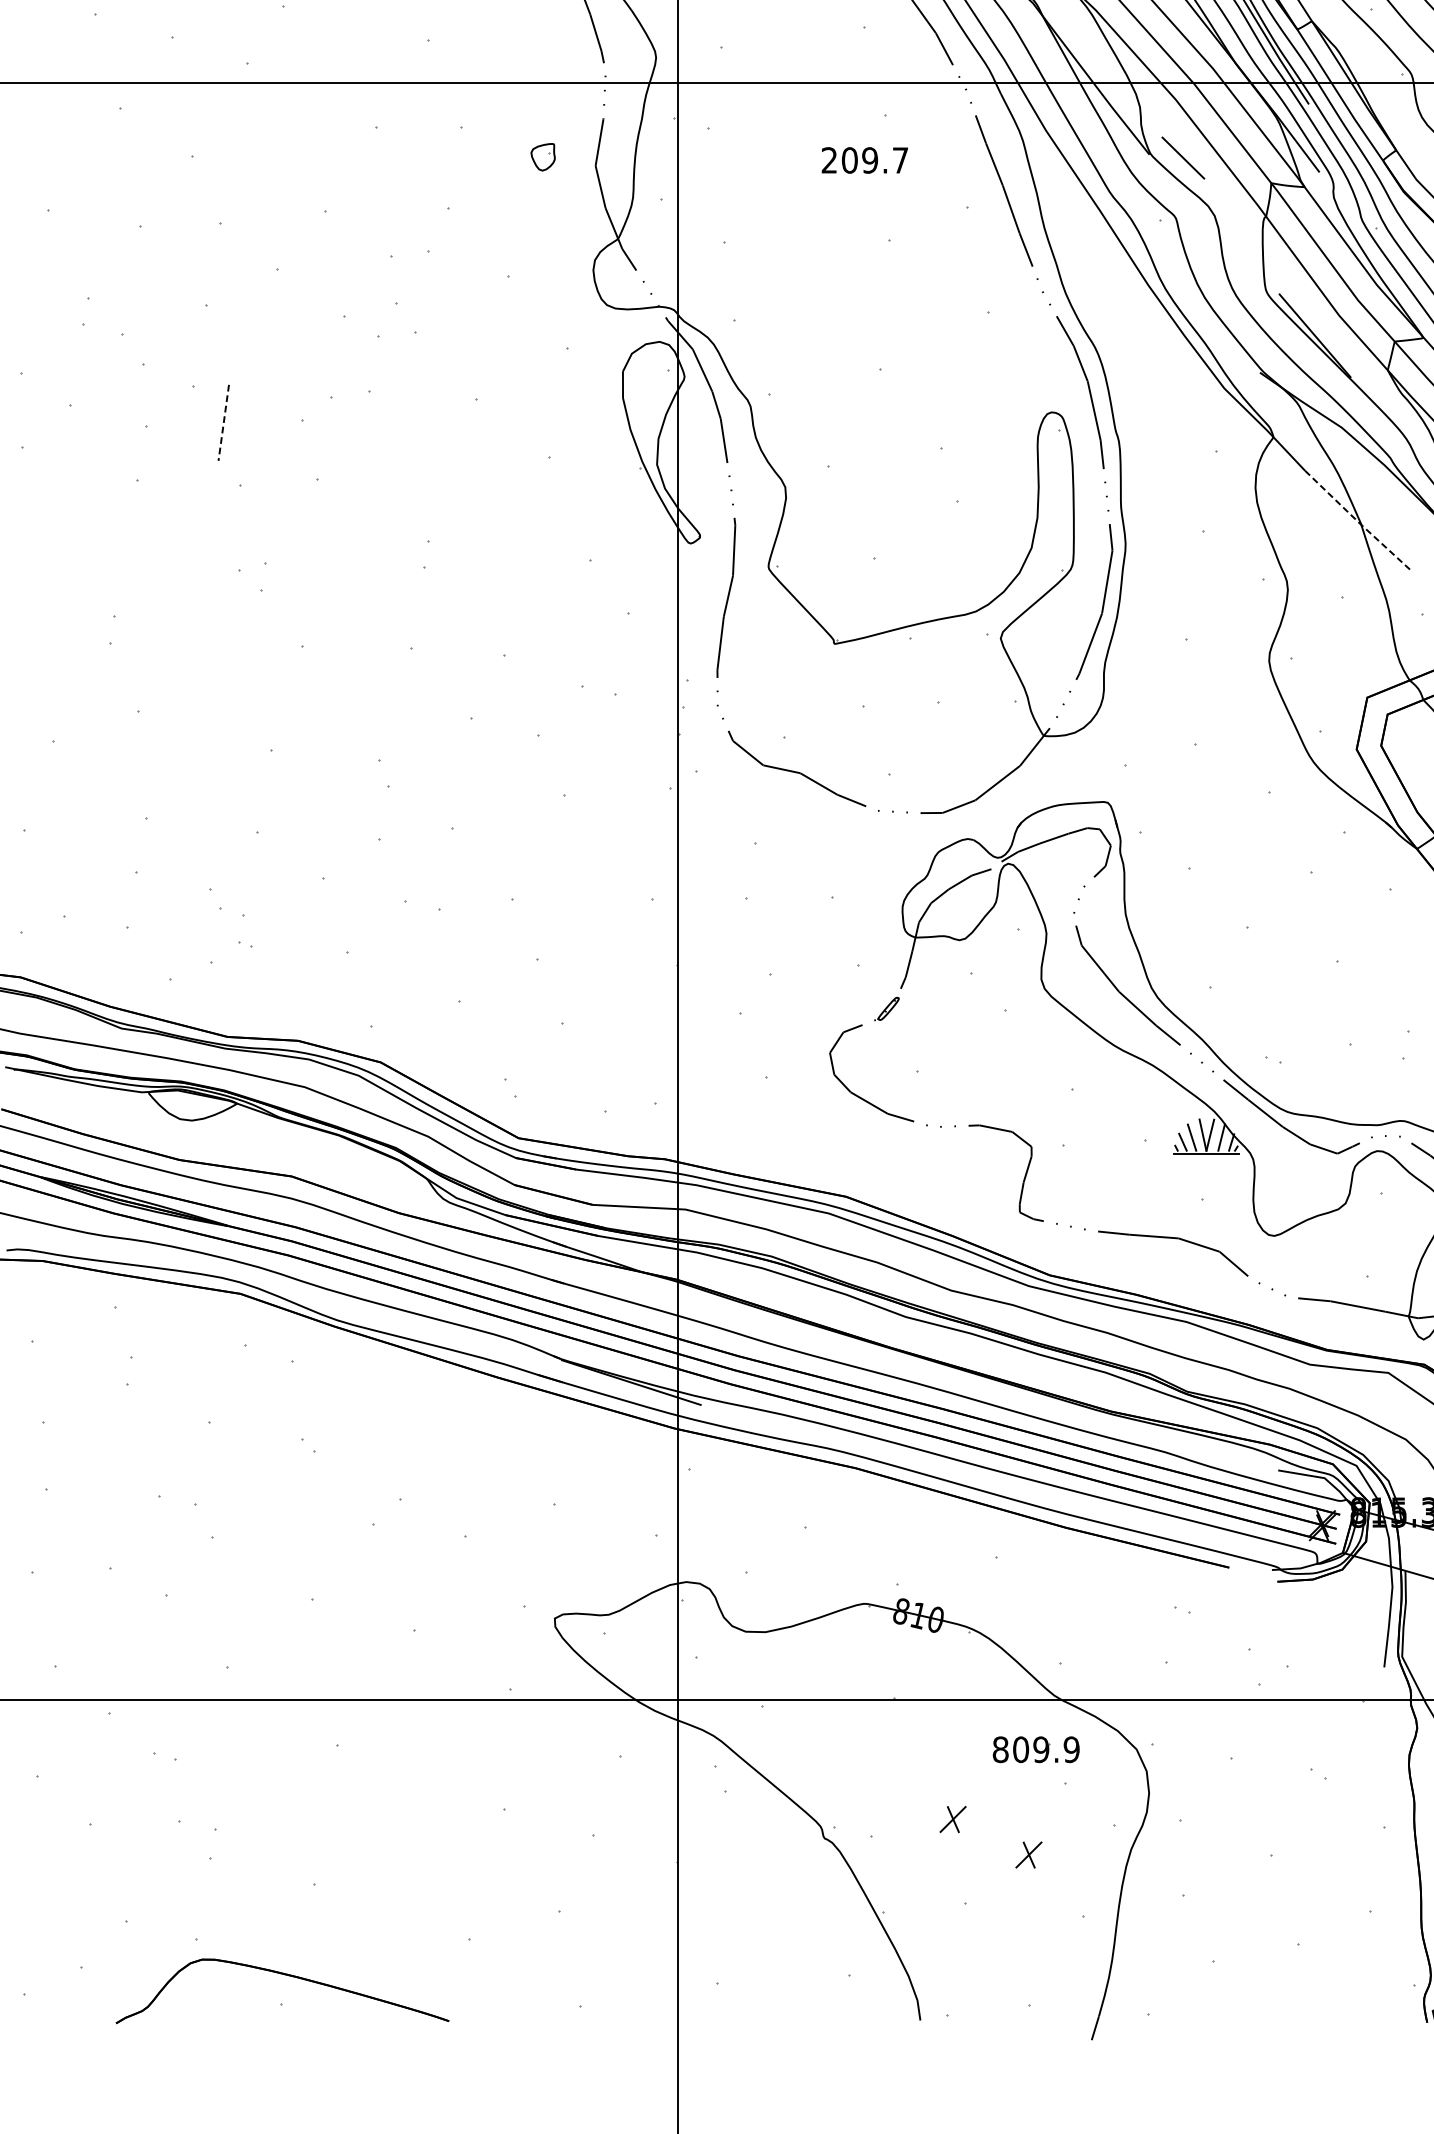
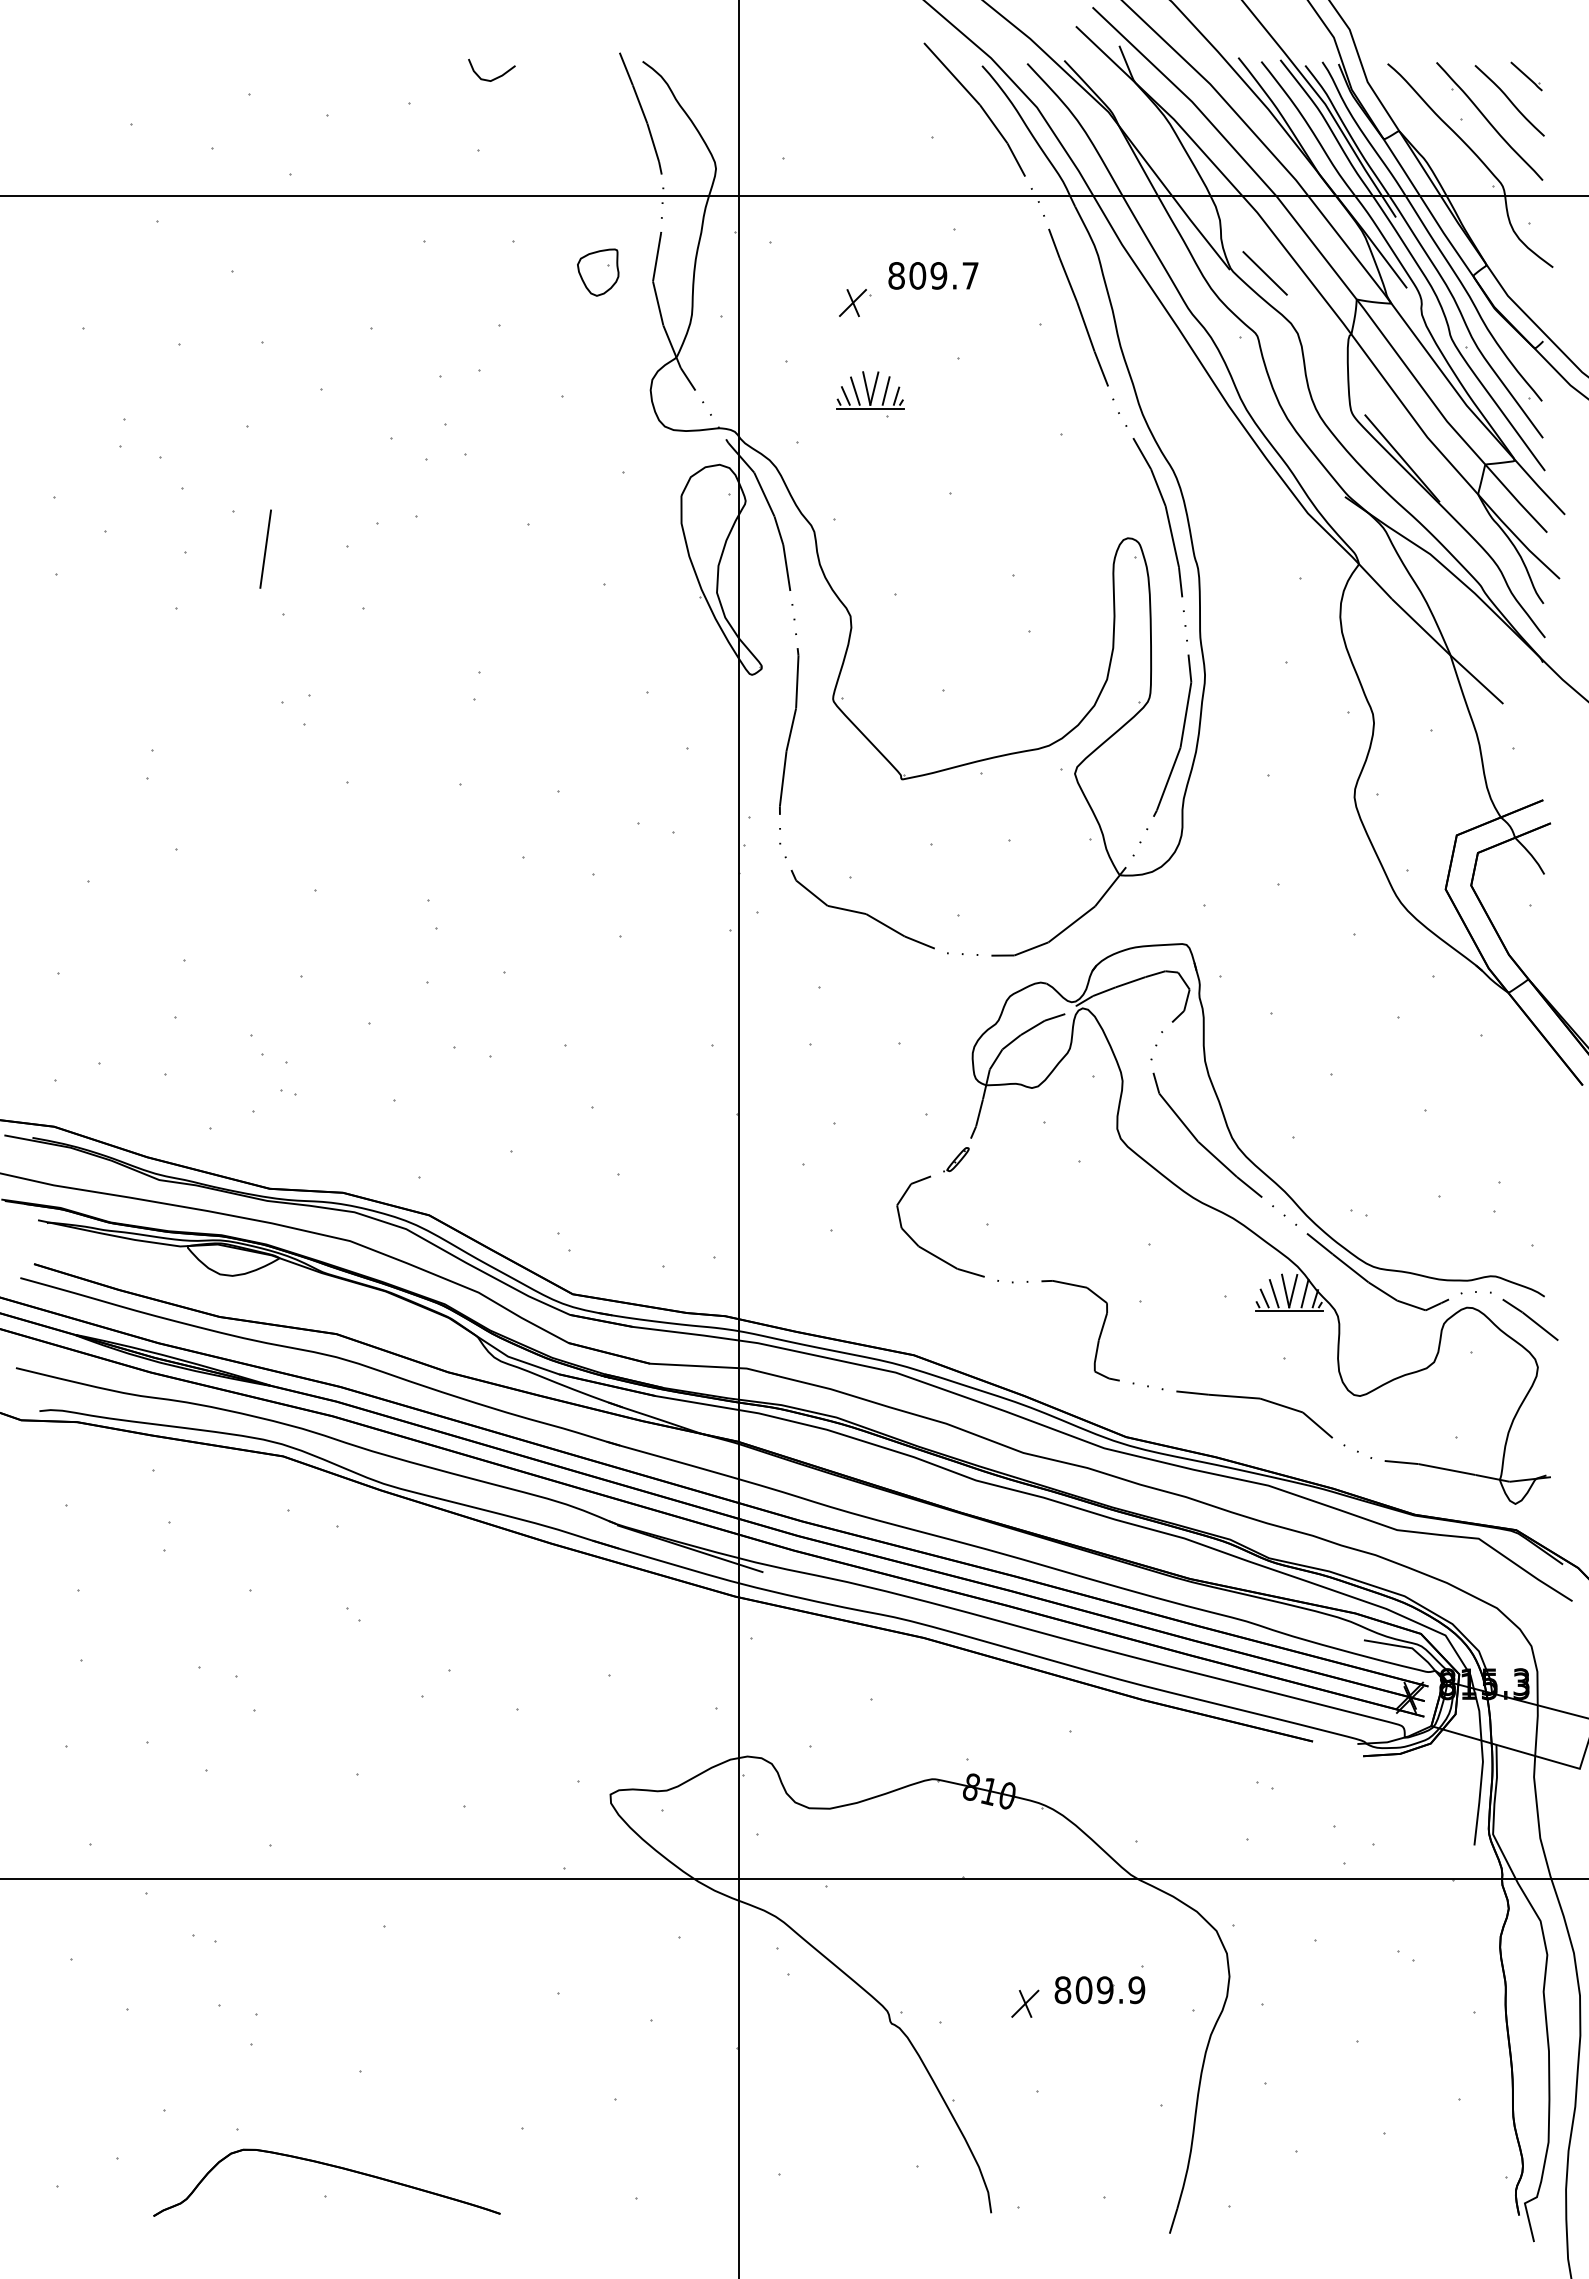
part: (543, 157) -> (598, 272), size x1.67
text: (829, 160) -> (896, 275), 209.7 -> 809.7
part: (790, 186) -> (855, 303), added
part: (804, 274) -> (870, 394), added
line: (223, 423) -> (265, 549), dashed -> solid
line: (1359, 523) -> (1448, 653), dashed -> solid
part: (1035, 1750) -> (1099, 1990), moved
part: (1029, 1854) -> (1104, 2040), removed

